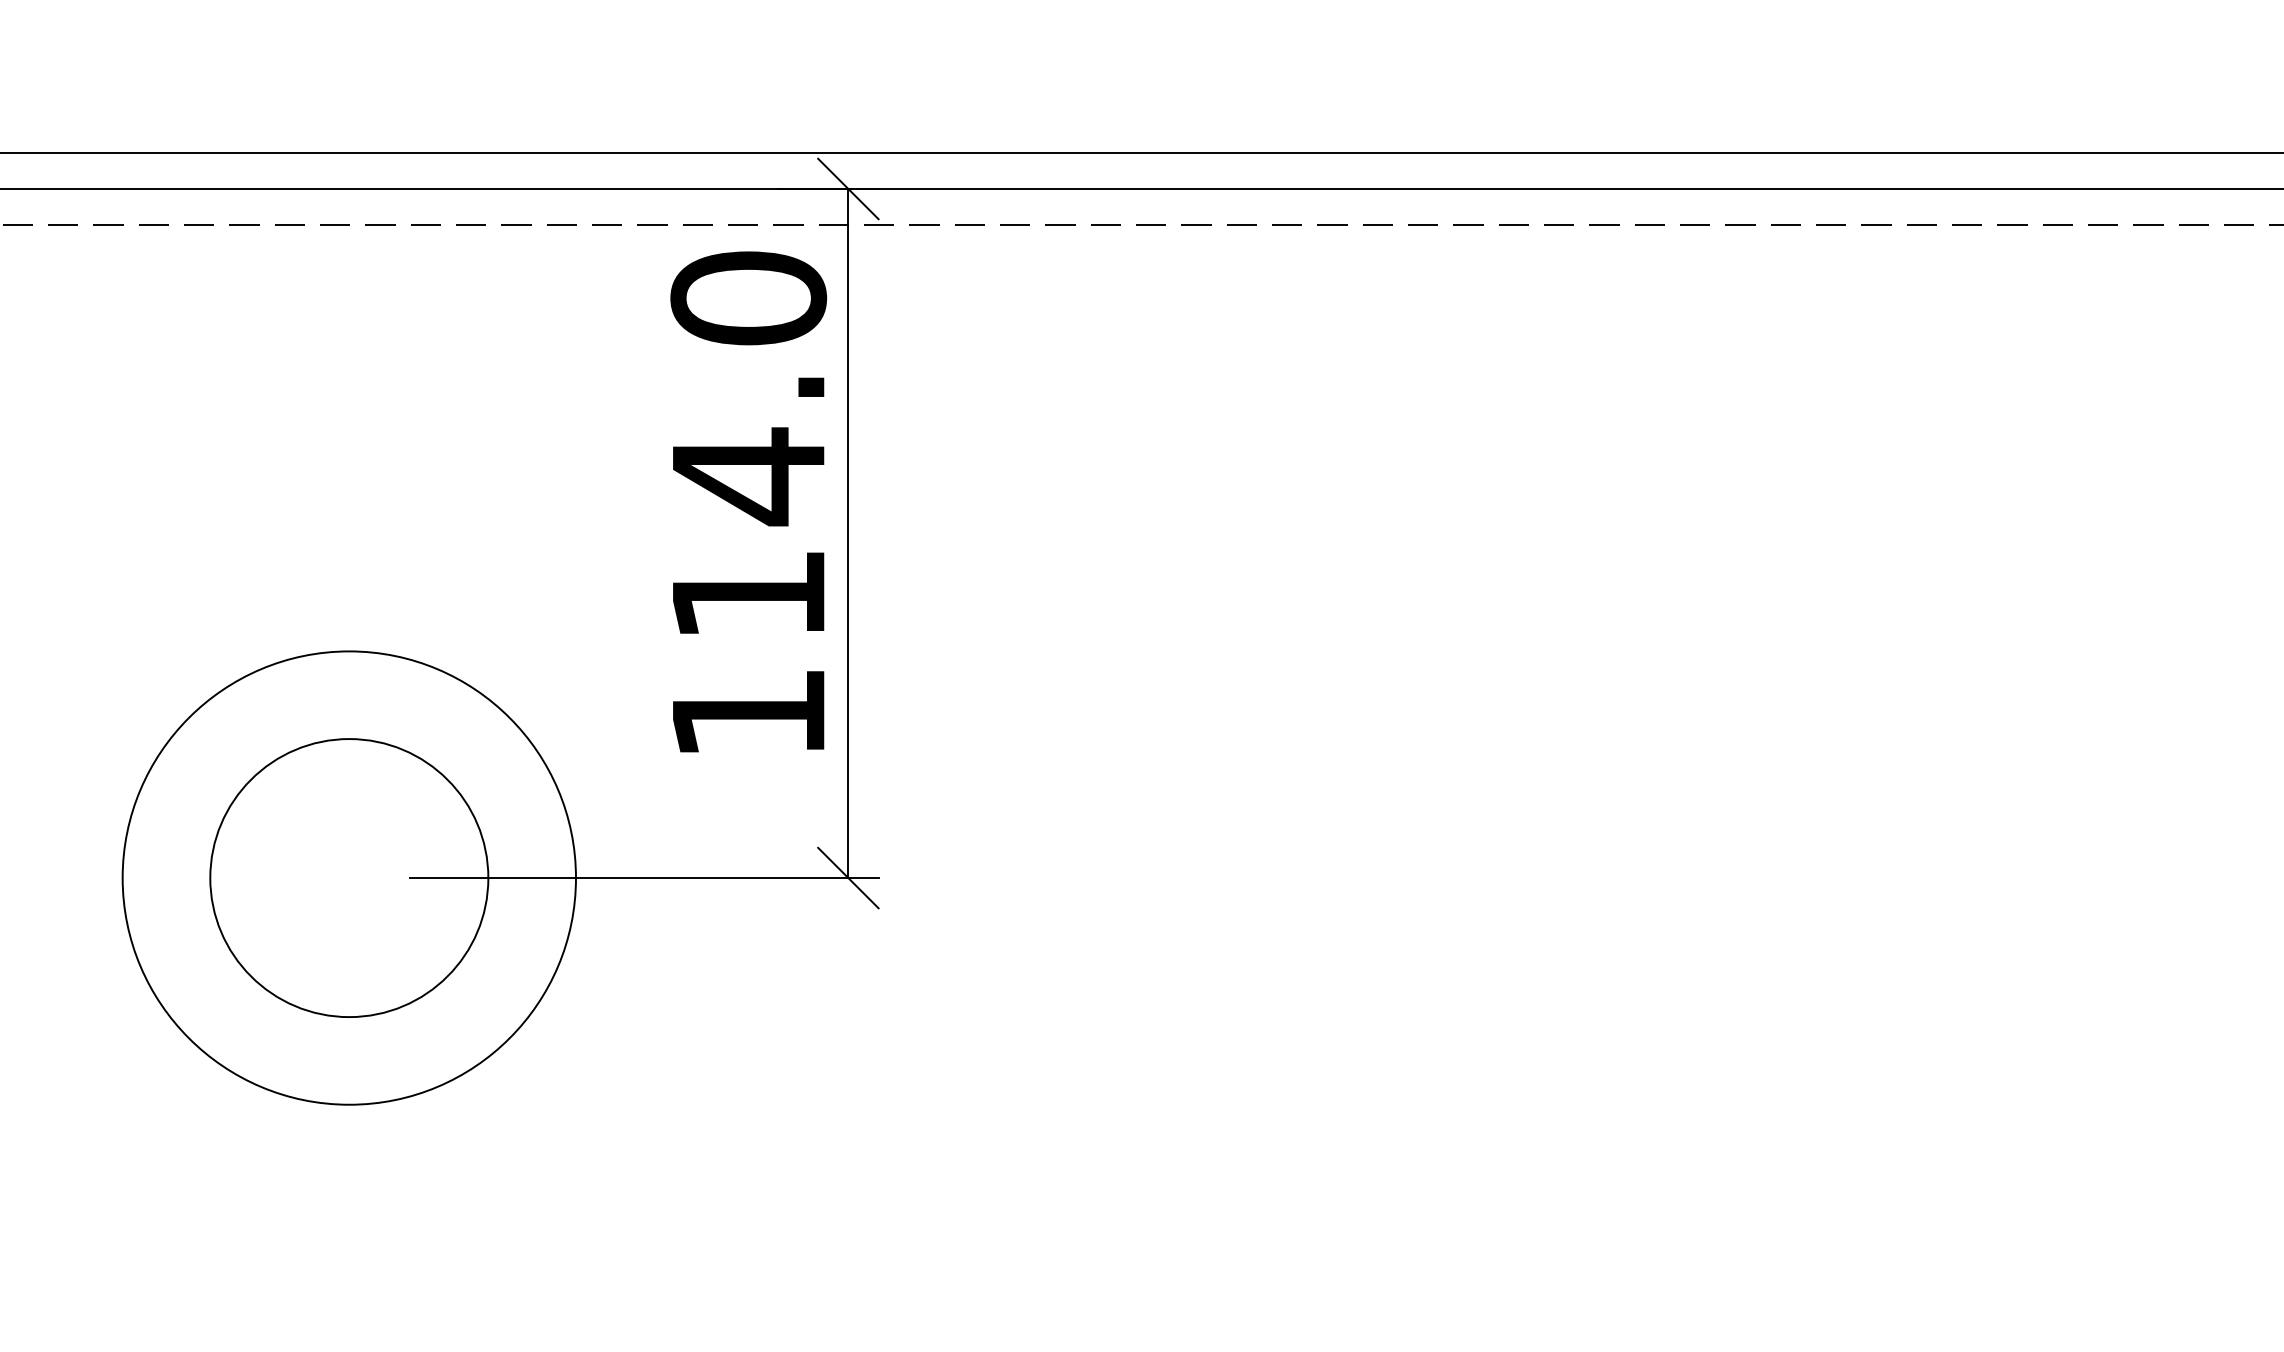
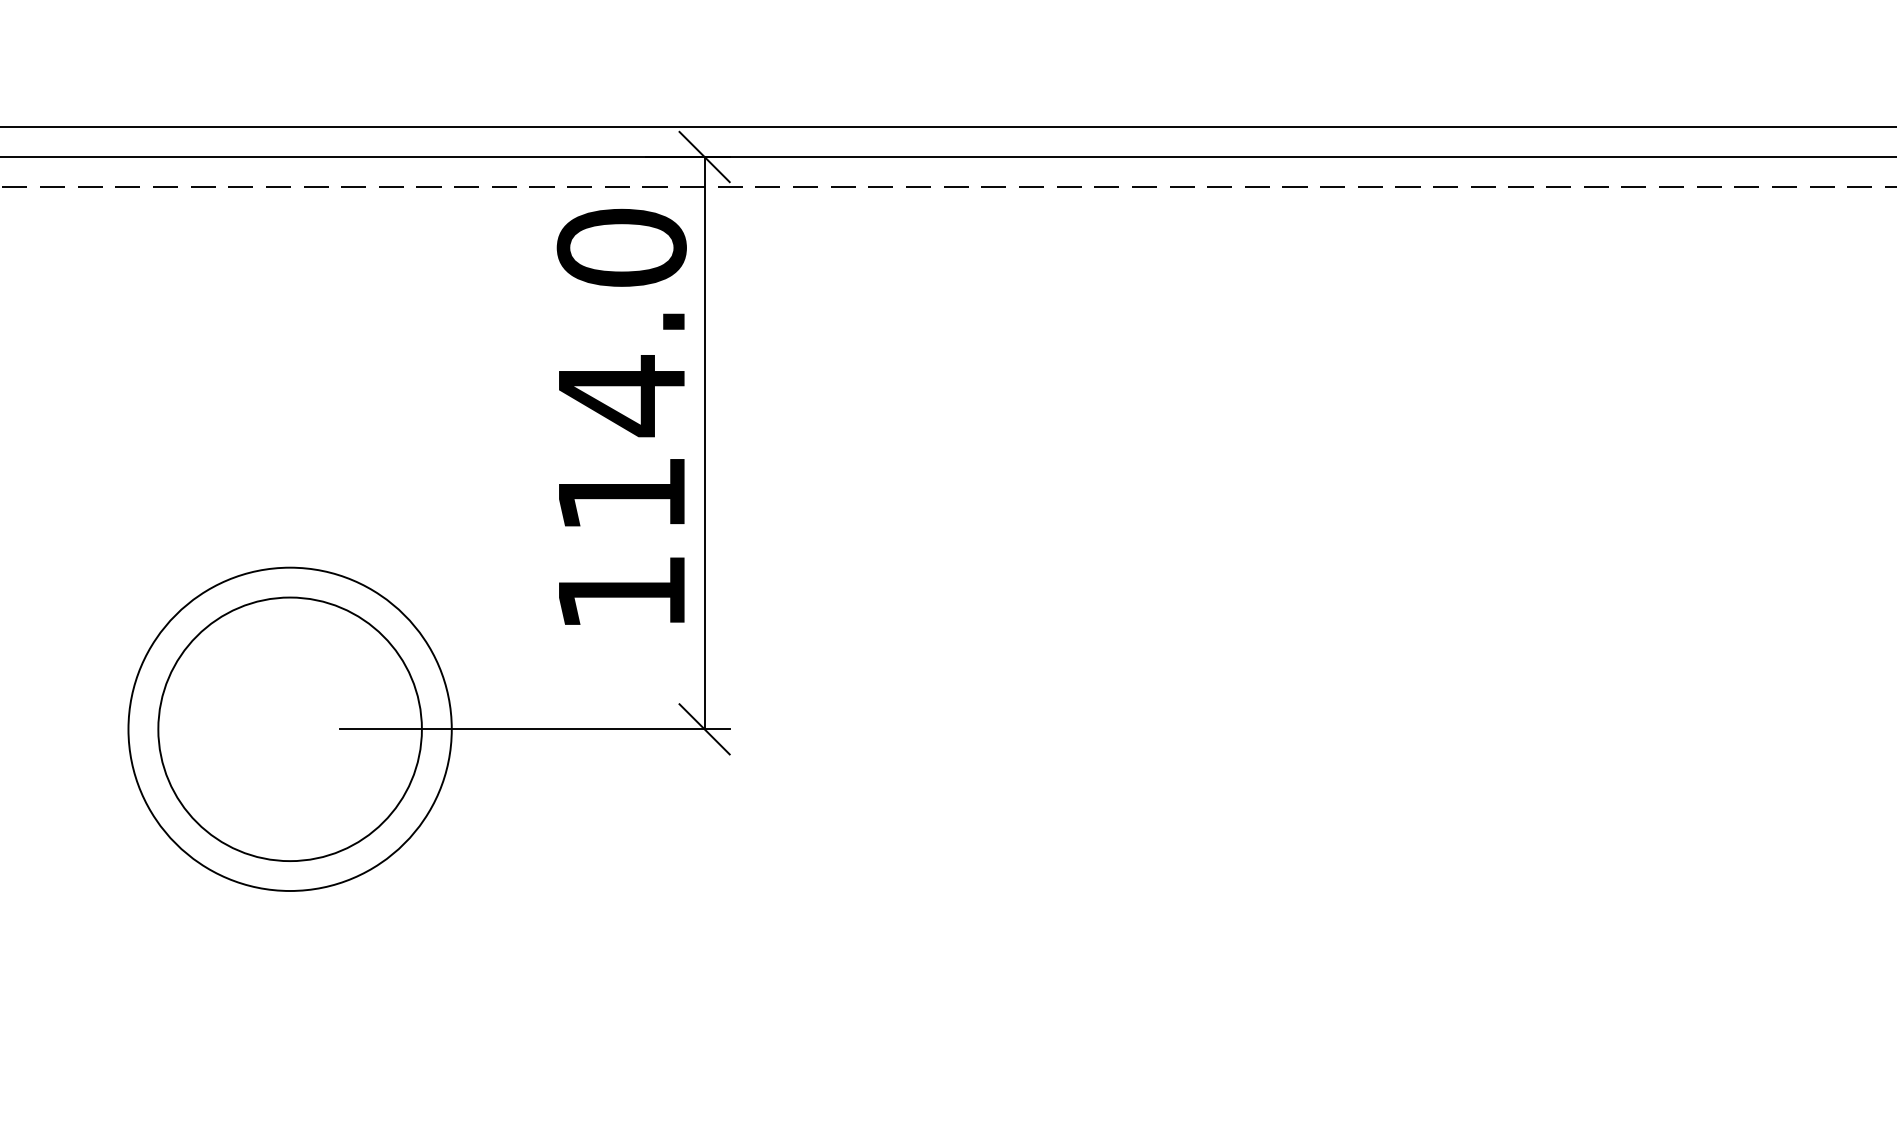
circle: (348, 877) -> (289, 728), size x1.4
circle: (348, 878) -> (289, 729), size x0.7

